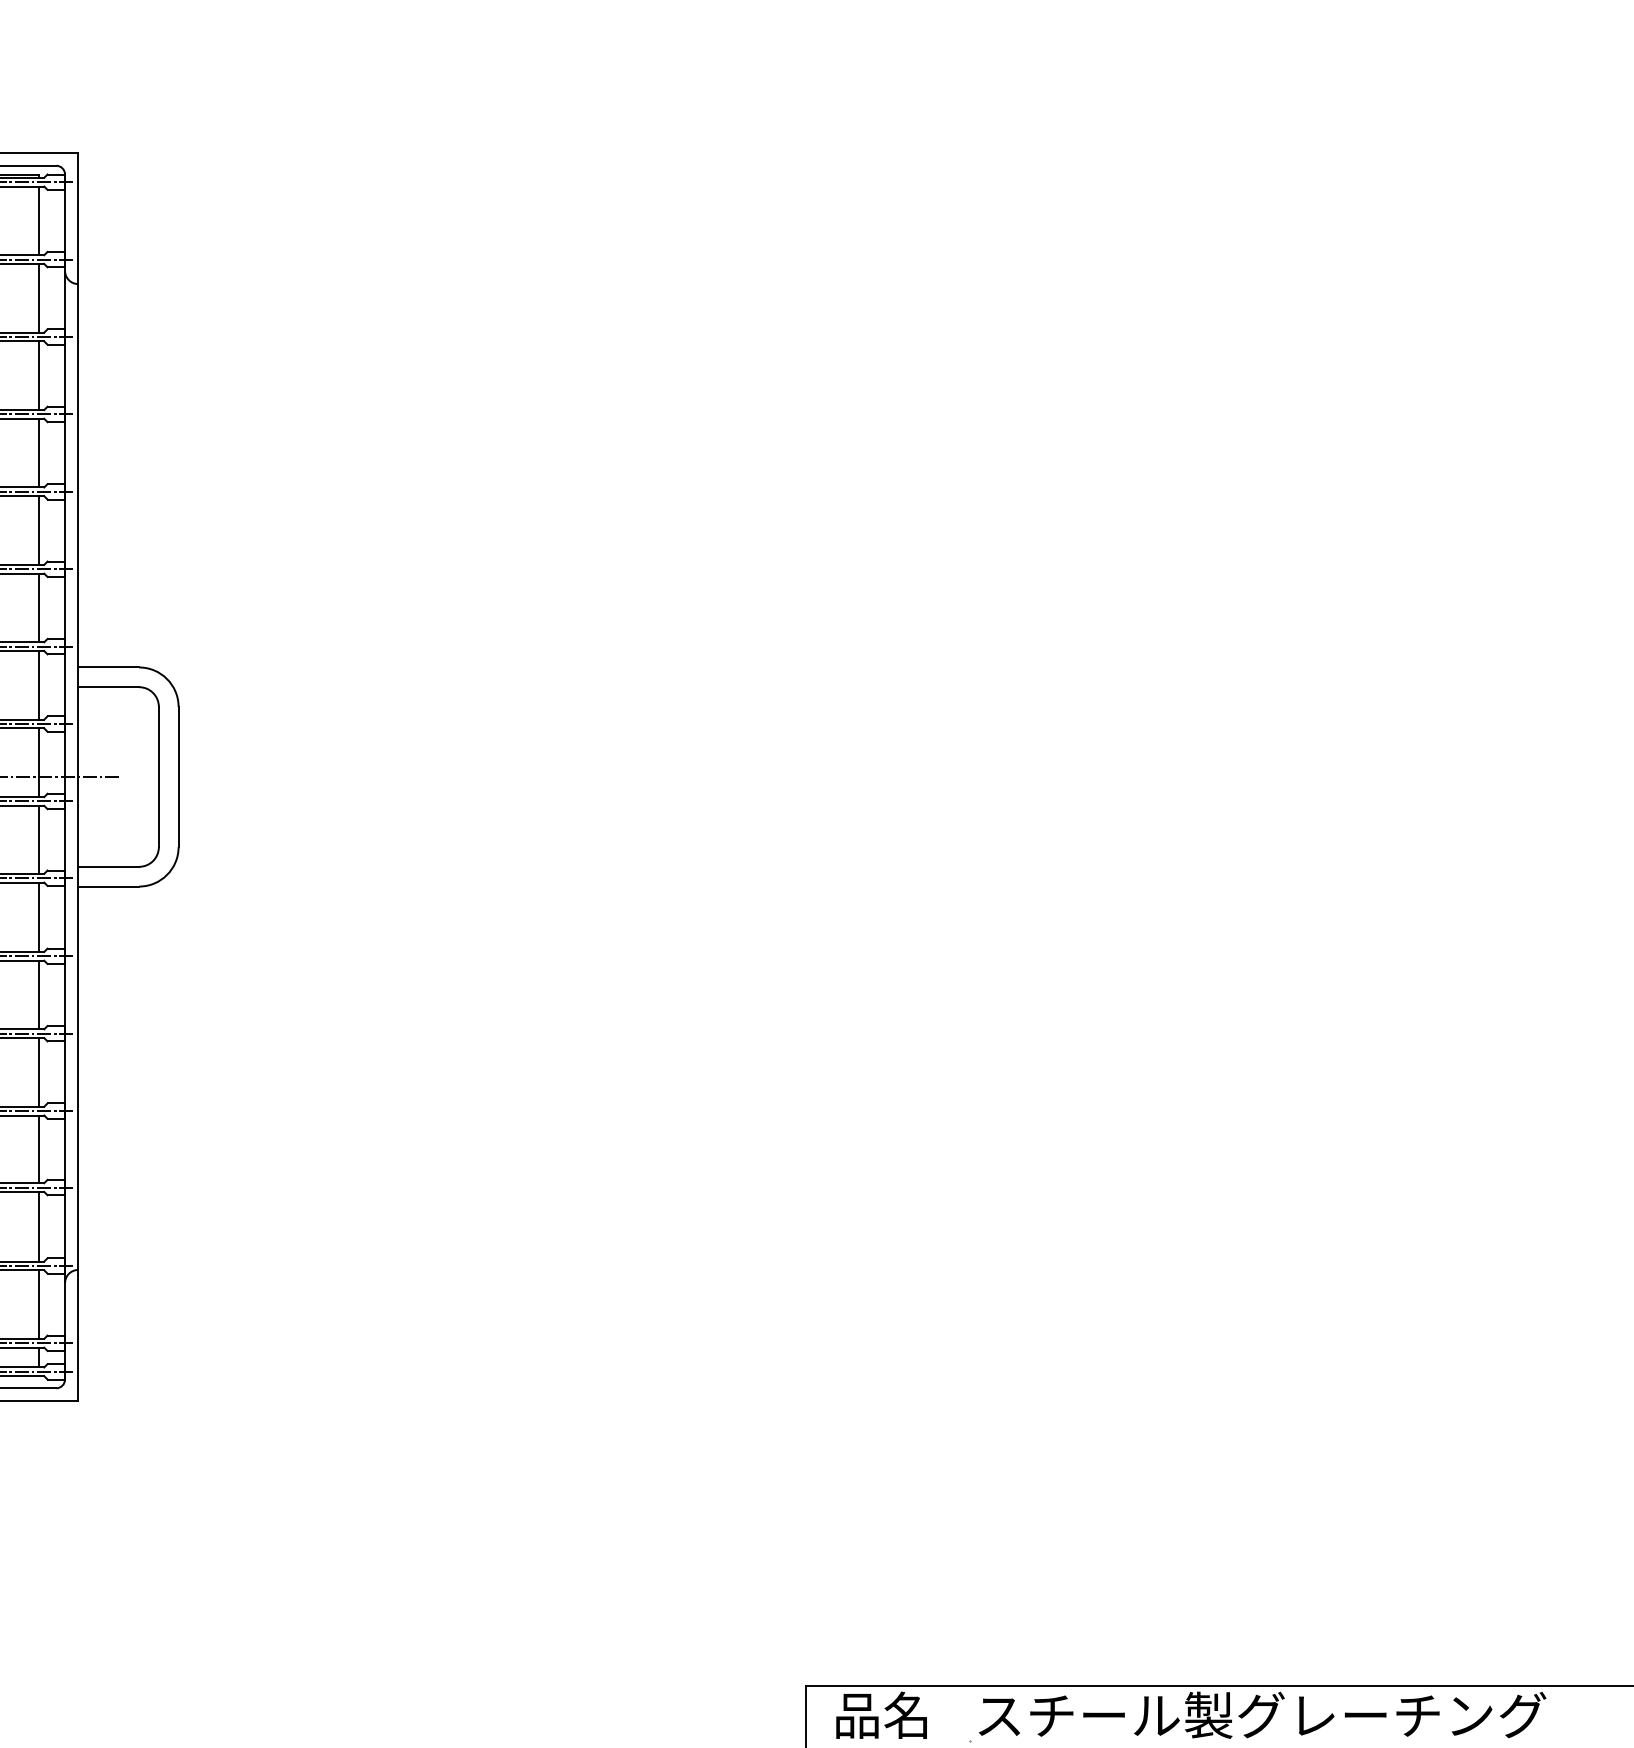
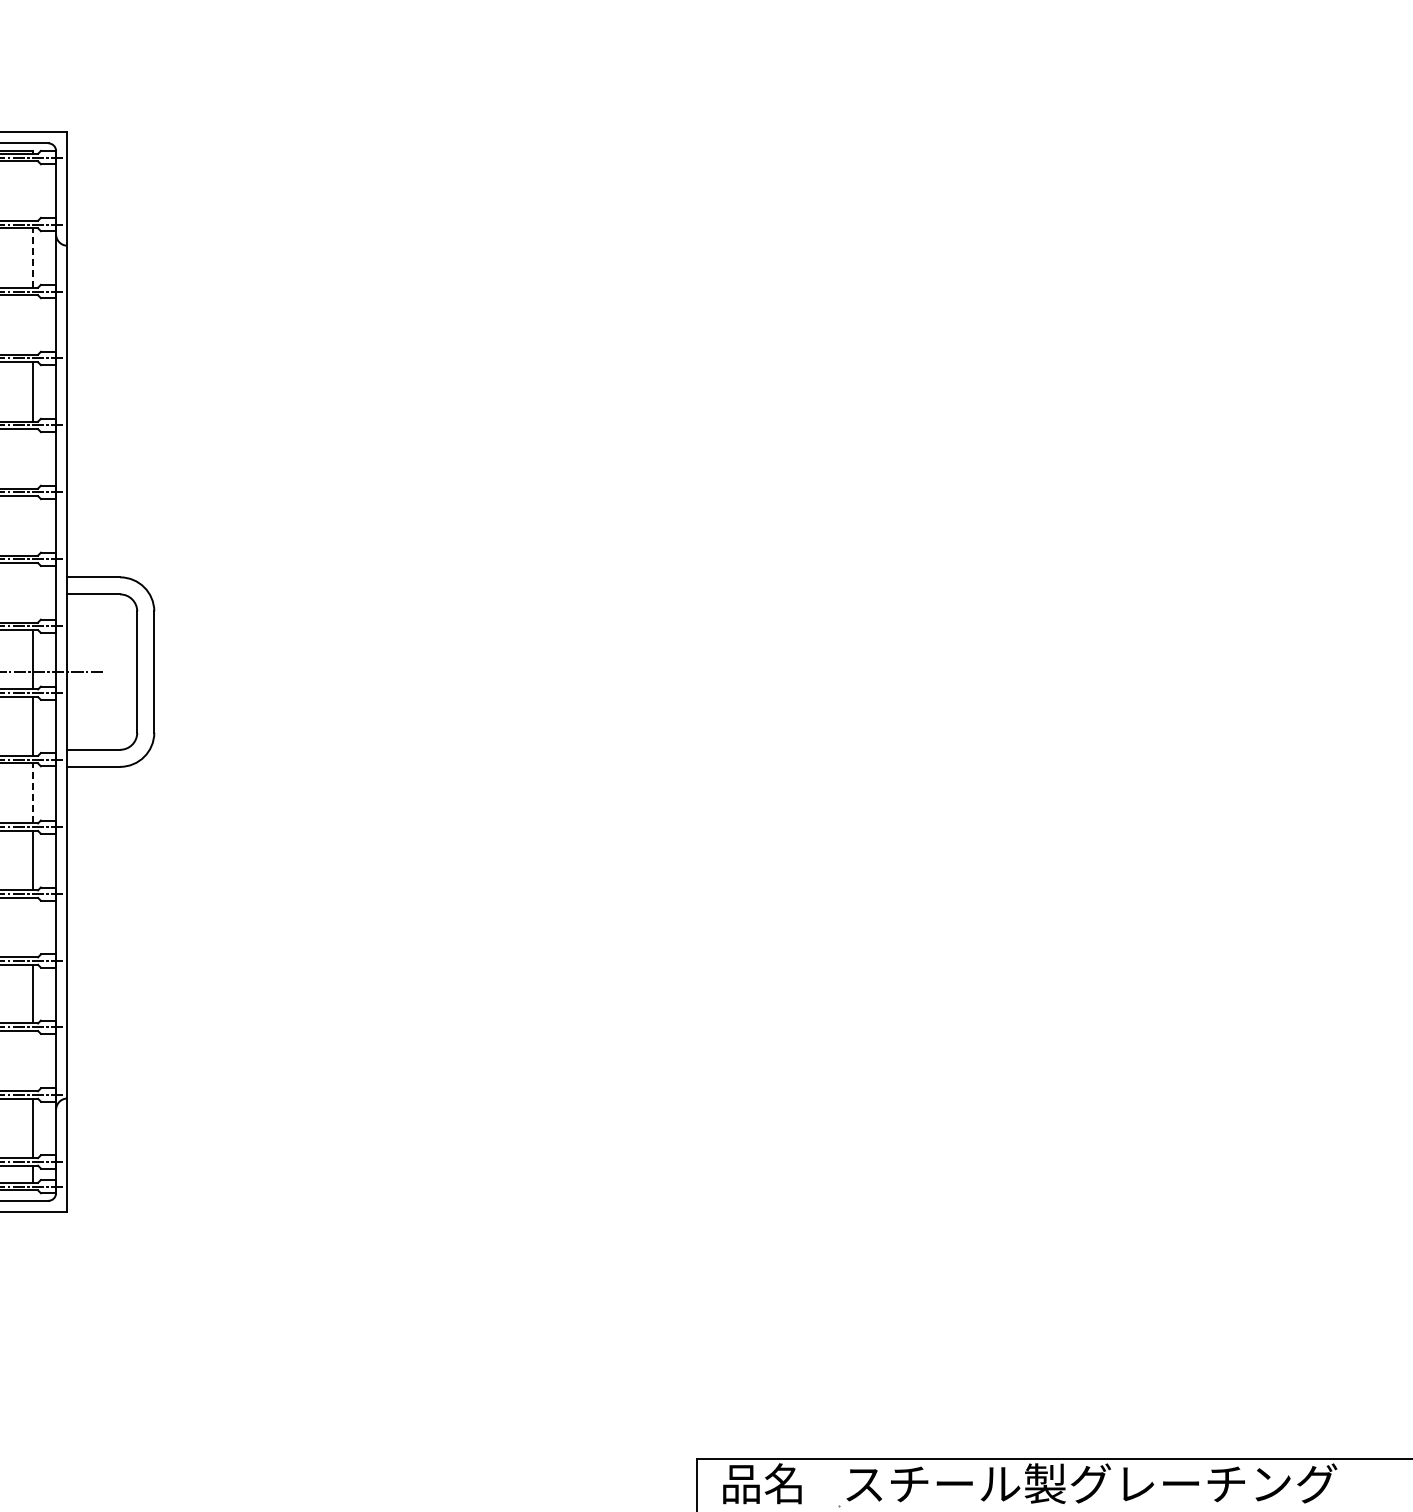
line: (38, 220) -> (33, 190), removed
line: (38, 298) -> (33, 258), solid -> dashed
line: (38, 375) -> (33, 324), removed
line: (38, 530) -> (33, 458), removed
line: (38, 607) -> (33, 525), removed
line: (38, 684) -> (33, 592), removed
line: (38, 917) -> (33, 793), solid -> dashed
line: (38, 1072) -> (33, 927), removed
line: (38, 1227) -> (33, 1061), removed

